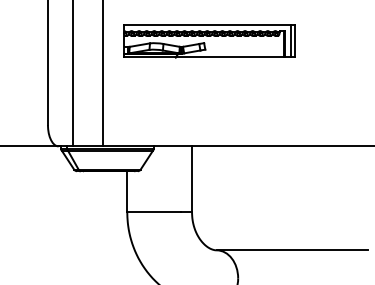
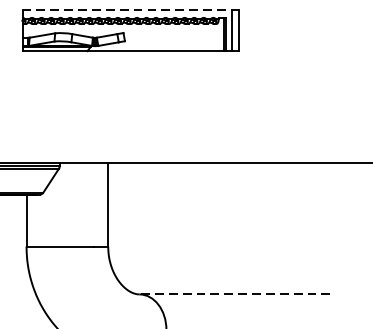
line: (209, 24) -> (130, 9), solid -> dashed
line: (292, 250) -> (234, 294), solid -> dashed

